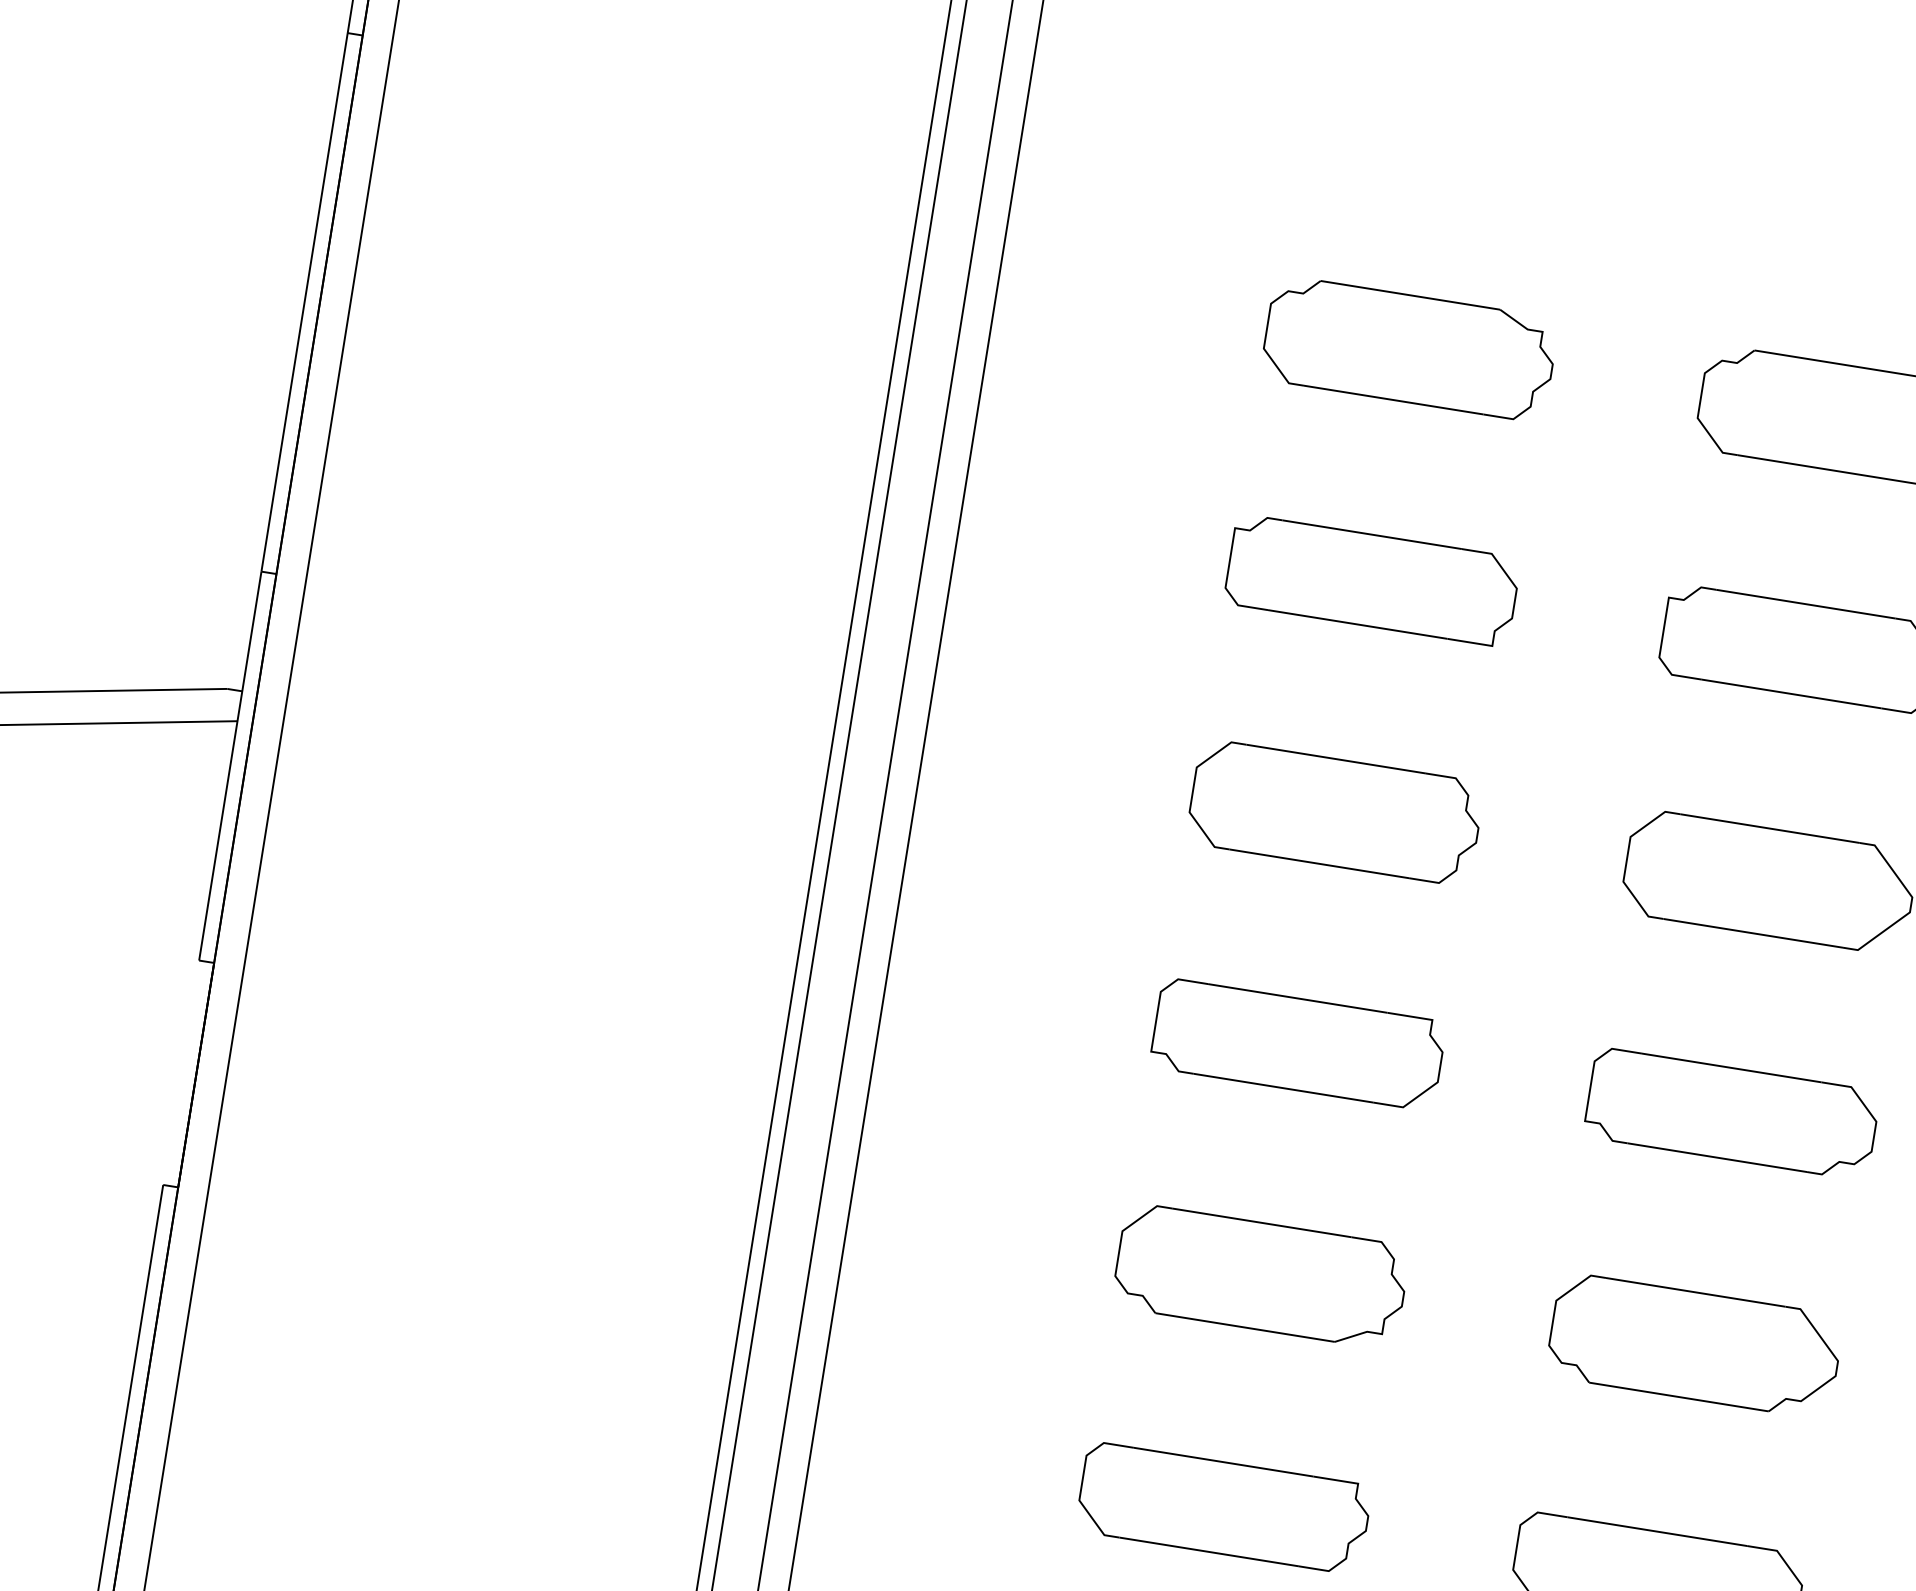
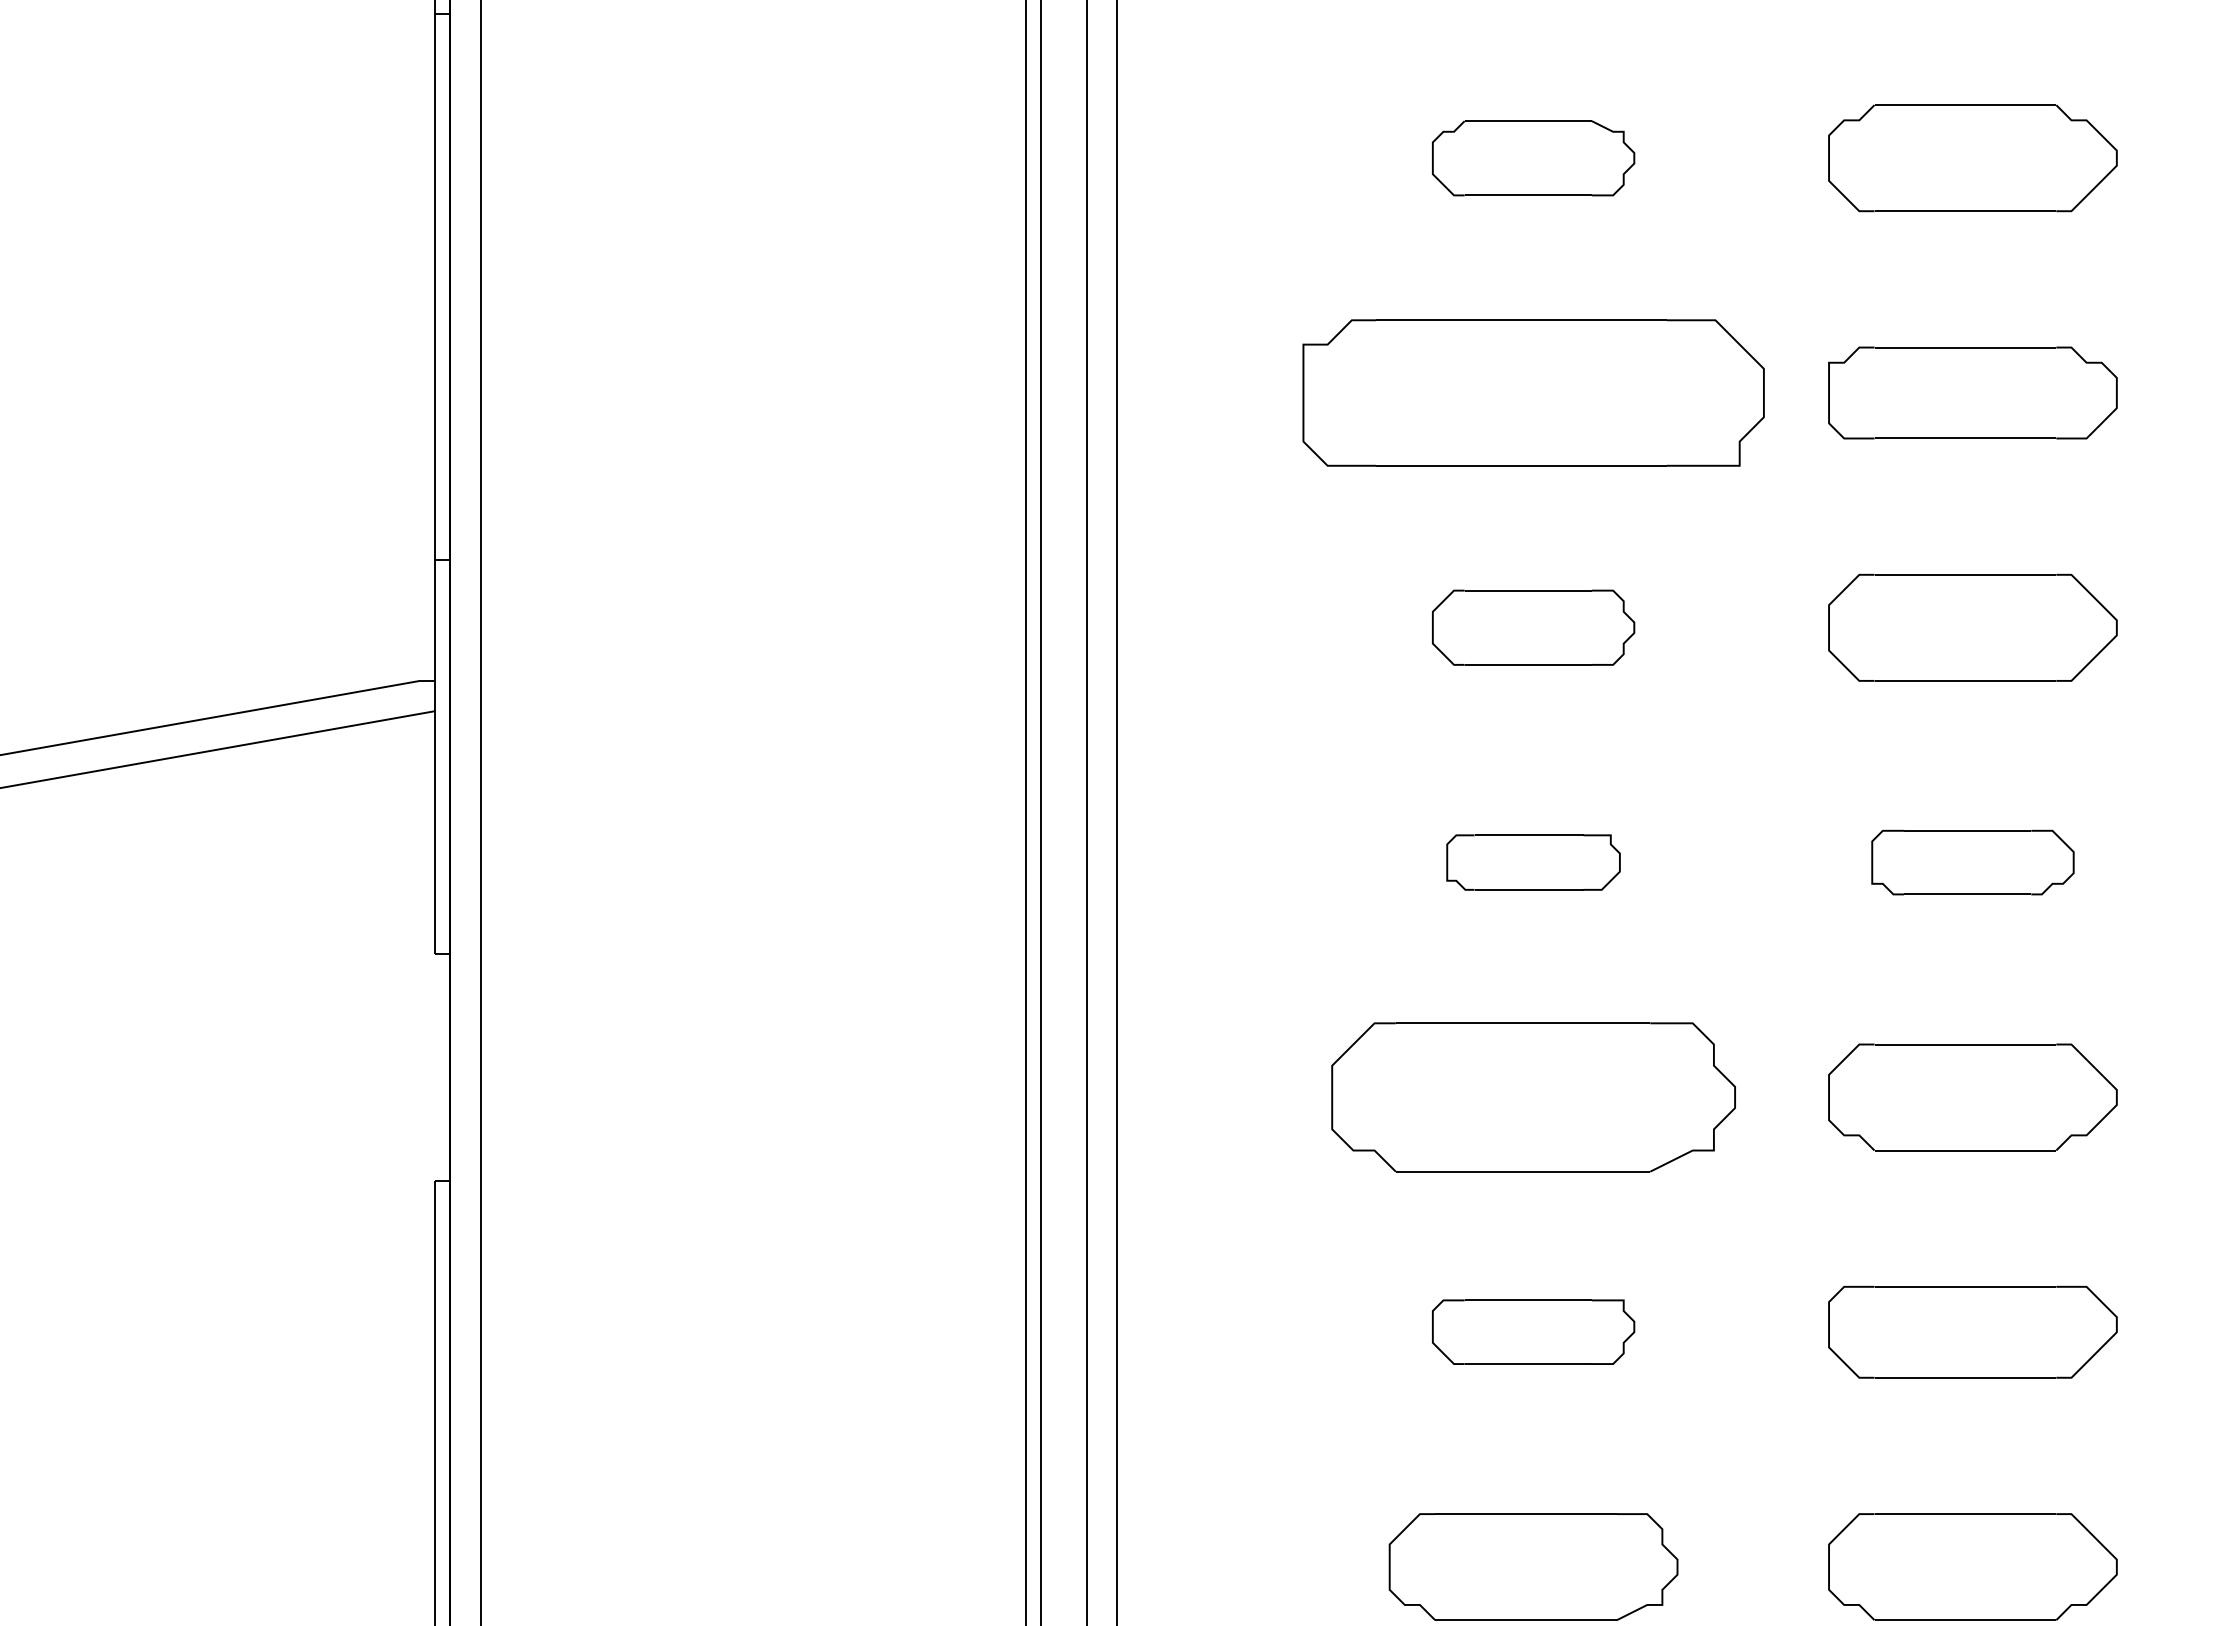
part: (1409, 349) -> (1533, 158), size x0.7
part: (1372, 580) -> (1533, 392), size x1.6
part: (1335, 812) -> (1533, 627), size x0.7
part: (1298, 1044) -> (1533, 862), size x0.6
part: (1731, 1113) -> (1972, 862), size x0.7
part: (1260, 1276) -> (1533, 1097), size x1.4
part: (1223, 1507) -> (1533, 1331), size x0.7

